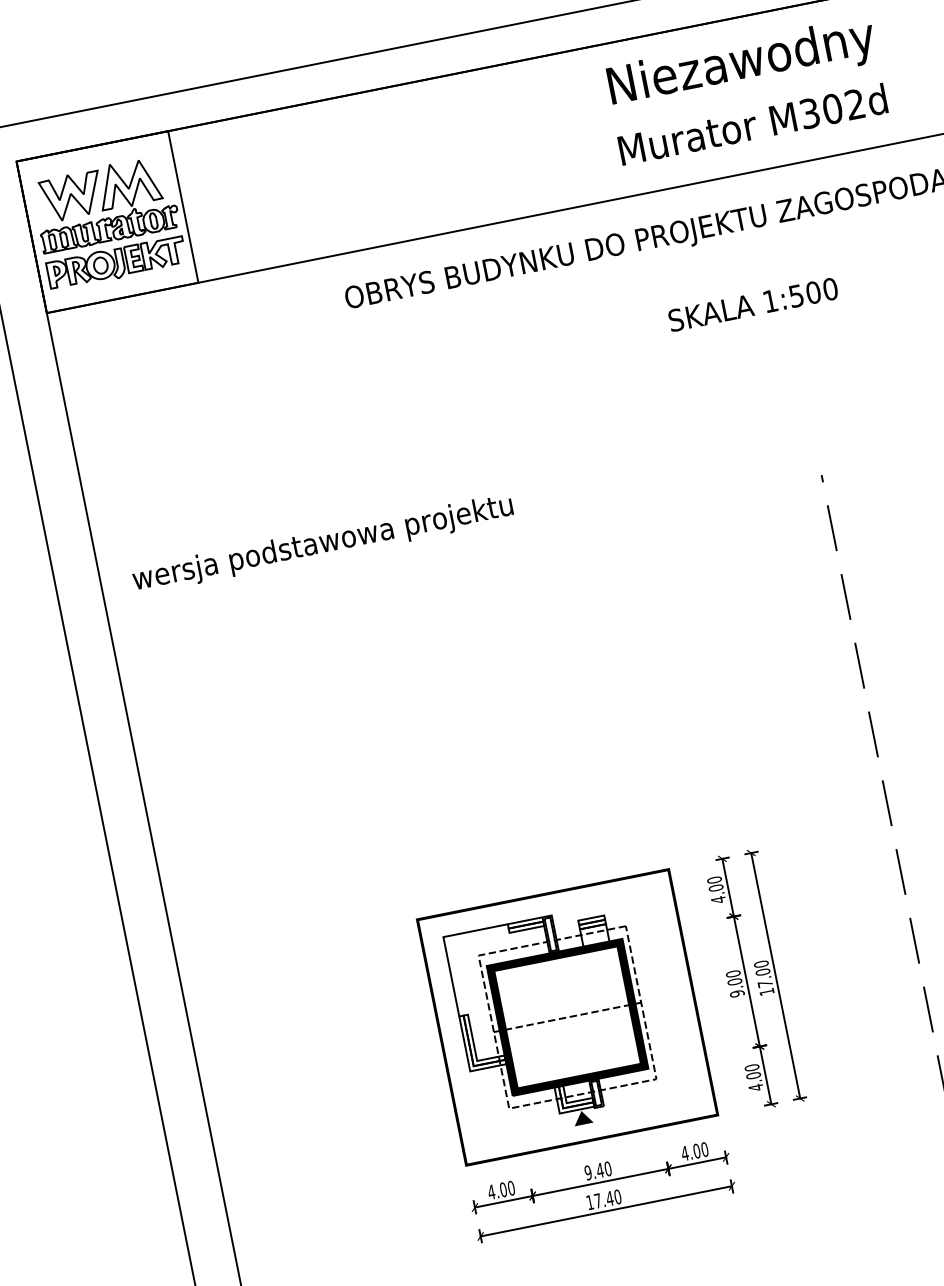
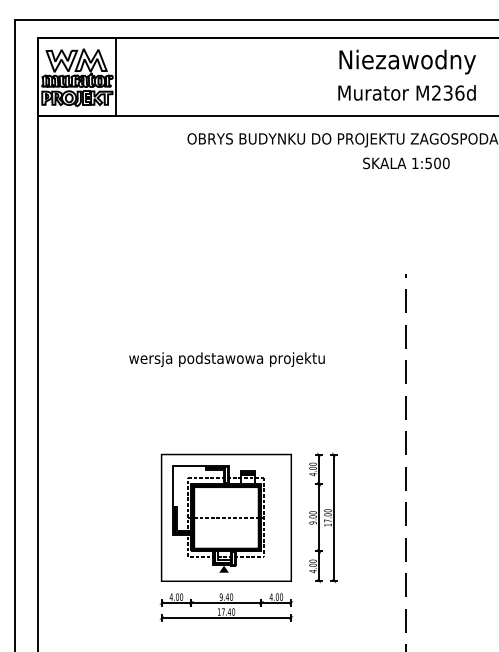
text: (832, 107) -> (448, 92), M302d -> M236d
text: (753, 304) -> (406, 163), moved
text: (322, 544) -> (226, 359), moved

